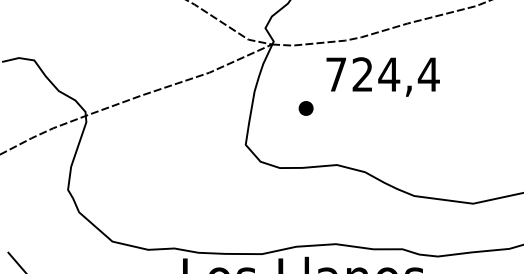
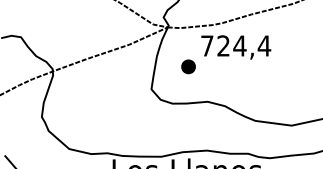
part: (305, 107) -> (188, 66), size x1.6

